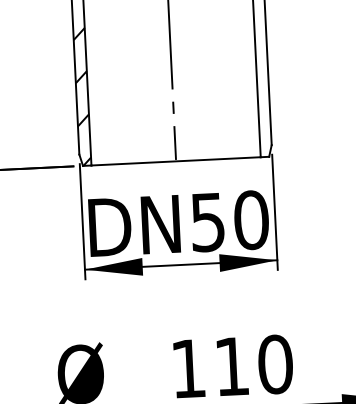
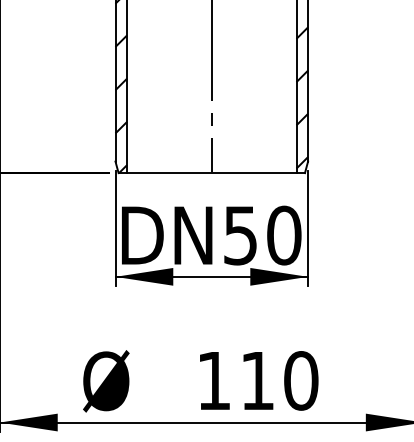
hatch: (263, 81) -> (302, 97), added

